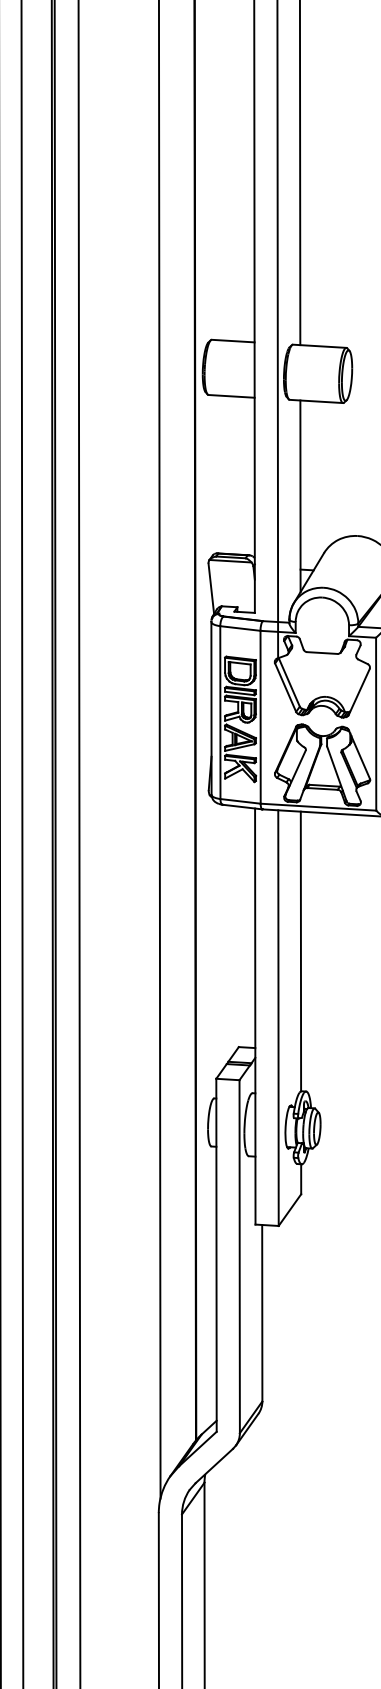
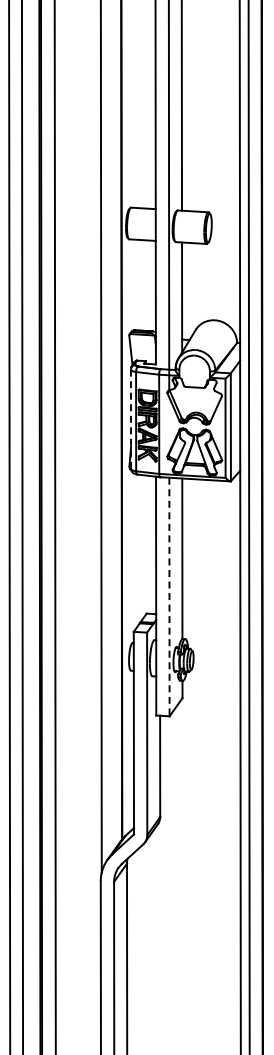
line: (212, 708) -> (131, 419), solid -> dashed
line: (278, 1018) -> (169, 597), solid -> dashed

